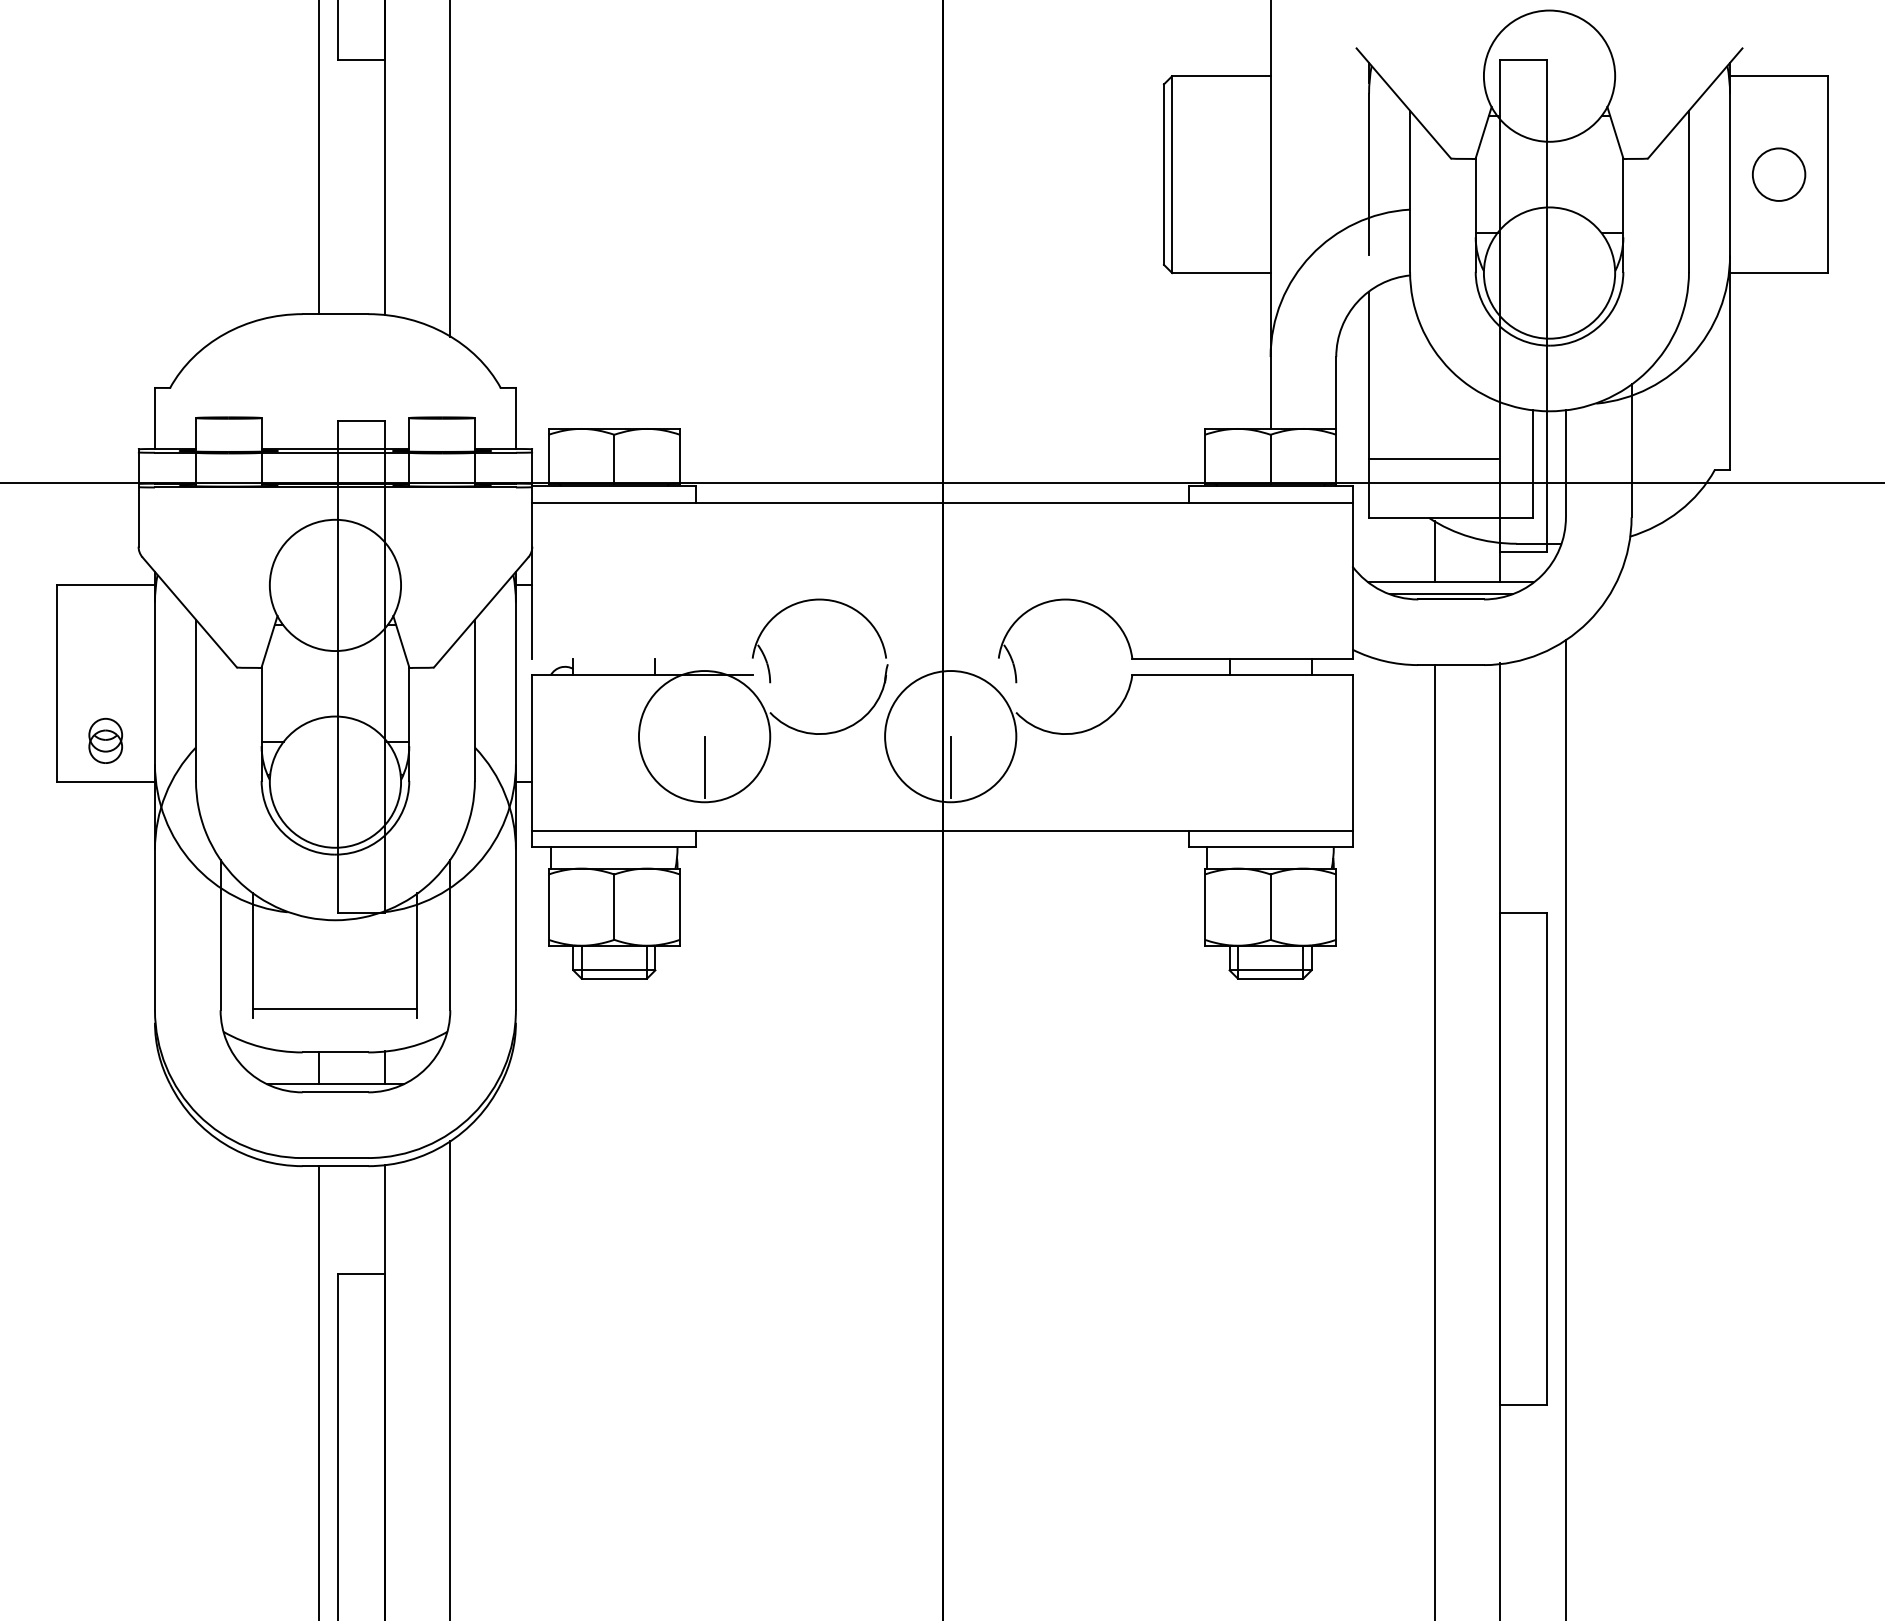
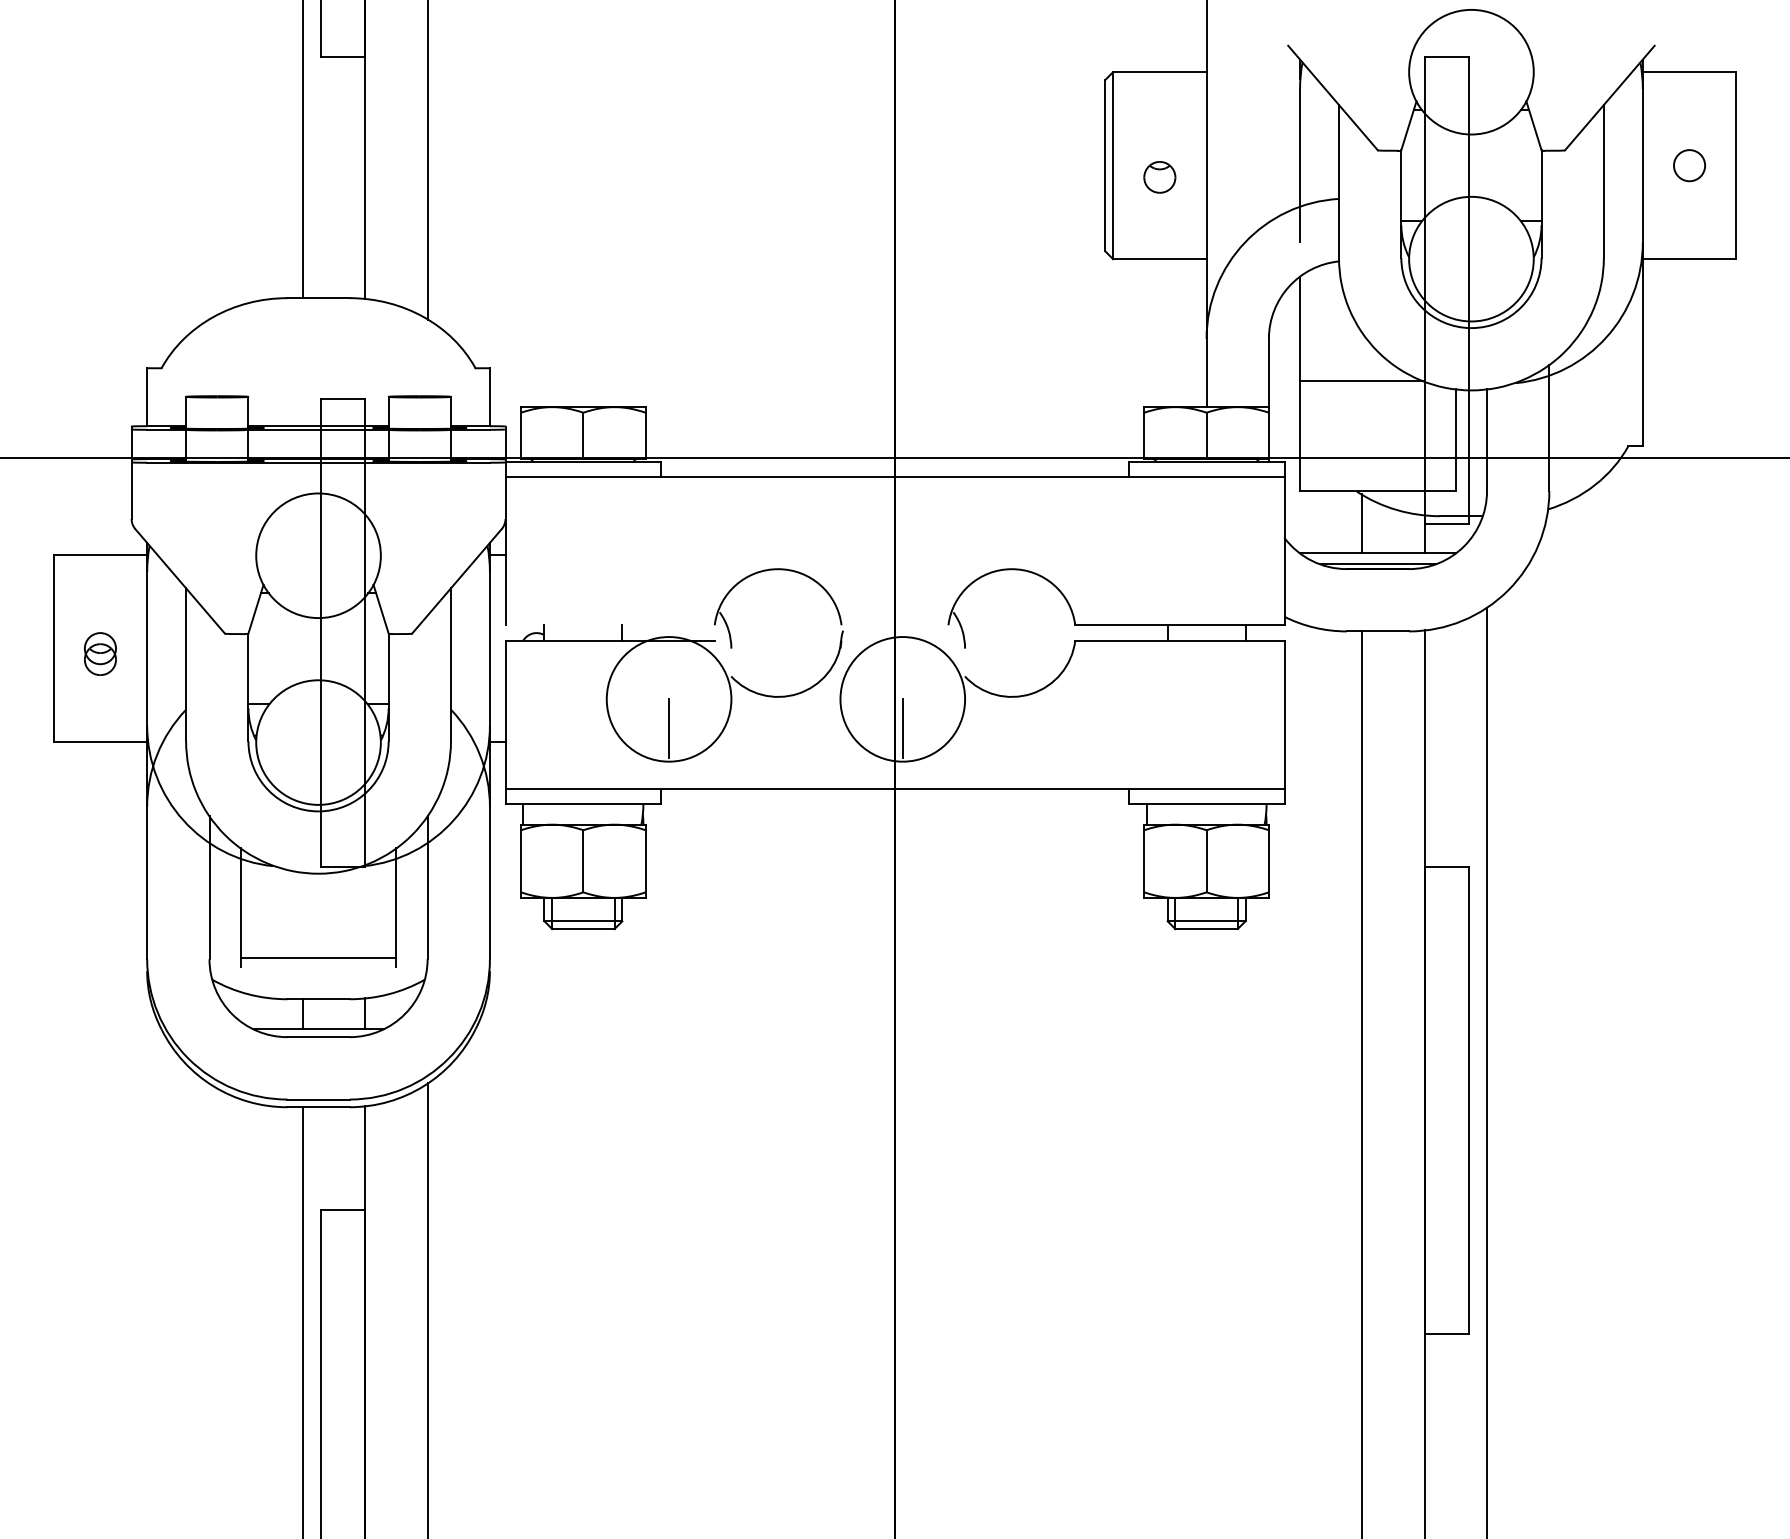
circle: (1779, 174) -> (1689, 165), size x0.62
part: (1221, 186) -> (1159, 176), added
line: (1433, 459) -> (1361, 381), moved
part: (105, 740) -> (100, 653), moved

